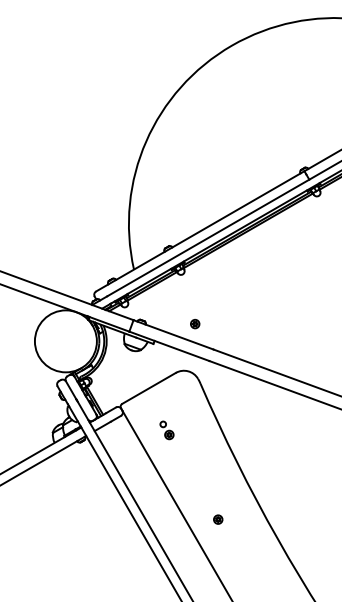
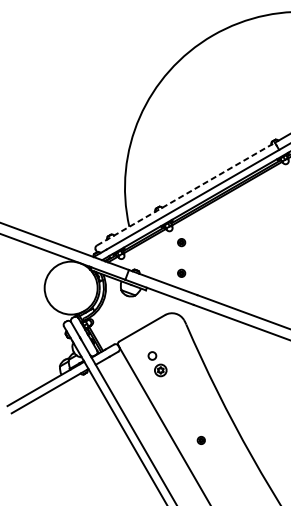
line: (200, 231) -> (186, 194), solid -> dashed
part: (195, 288) -> (181, 242), added
part: (166, 430) -> (157, 364), size x1.6

